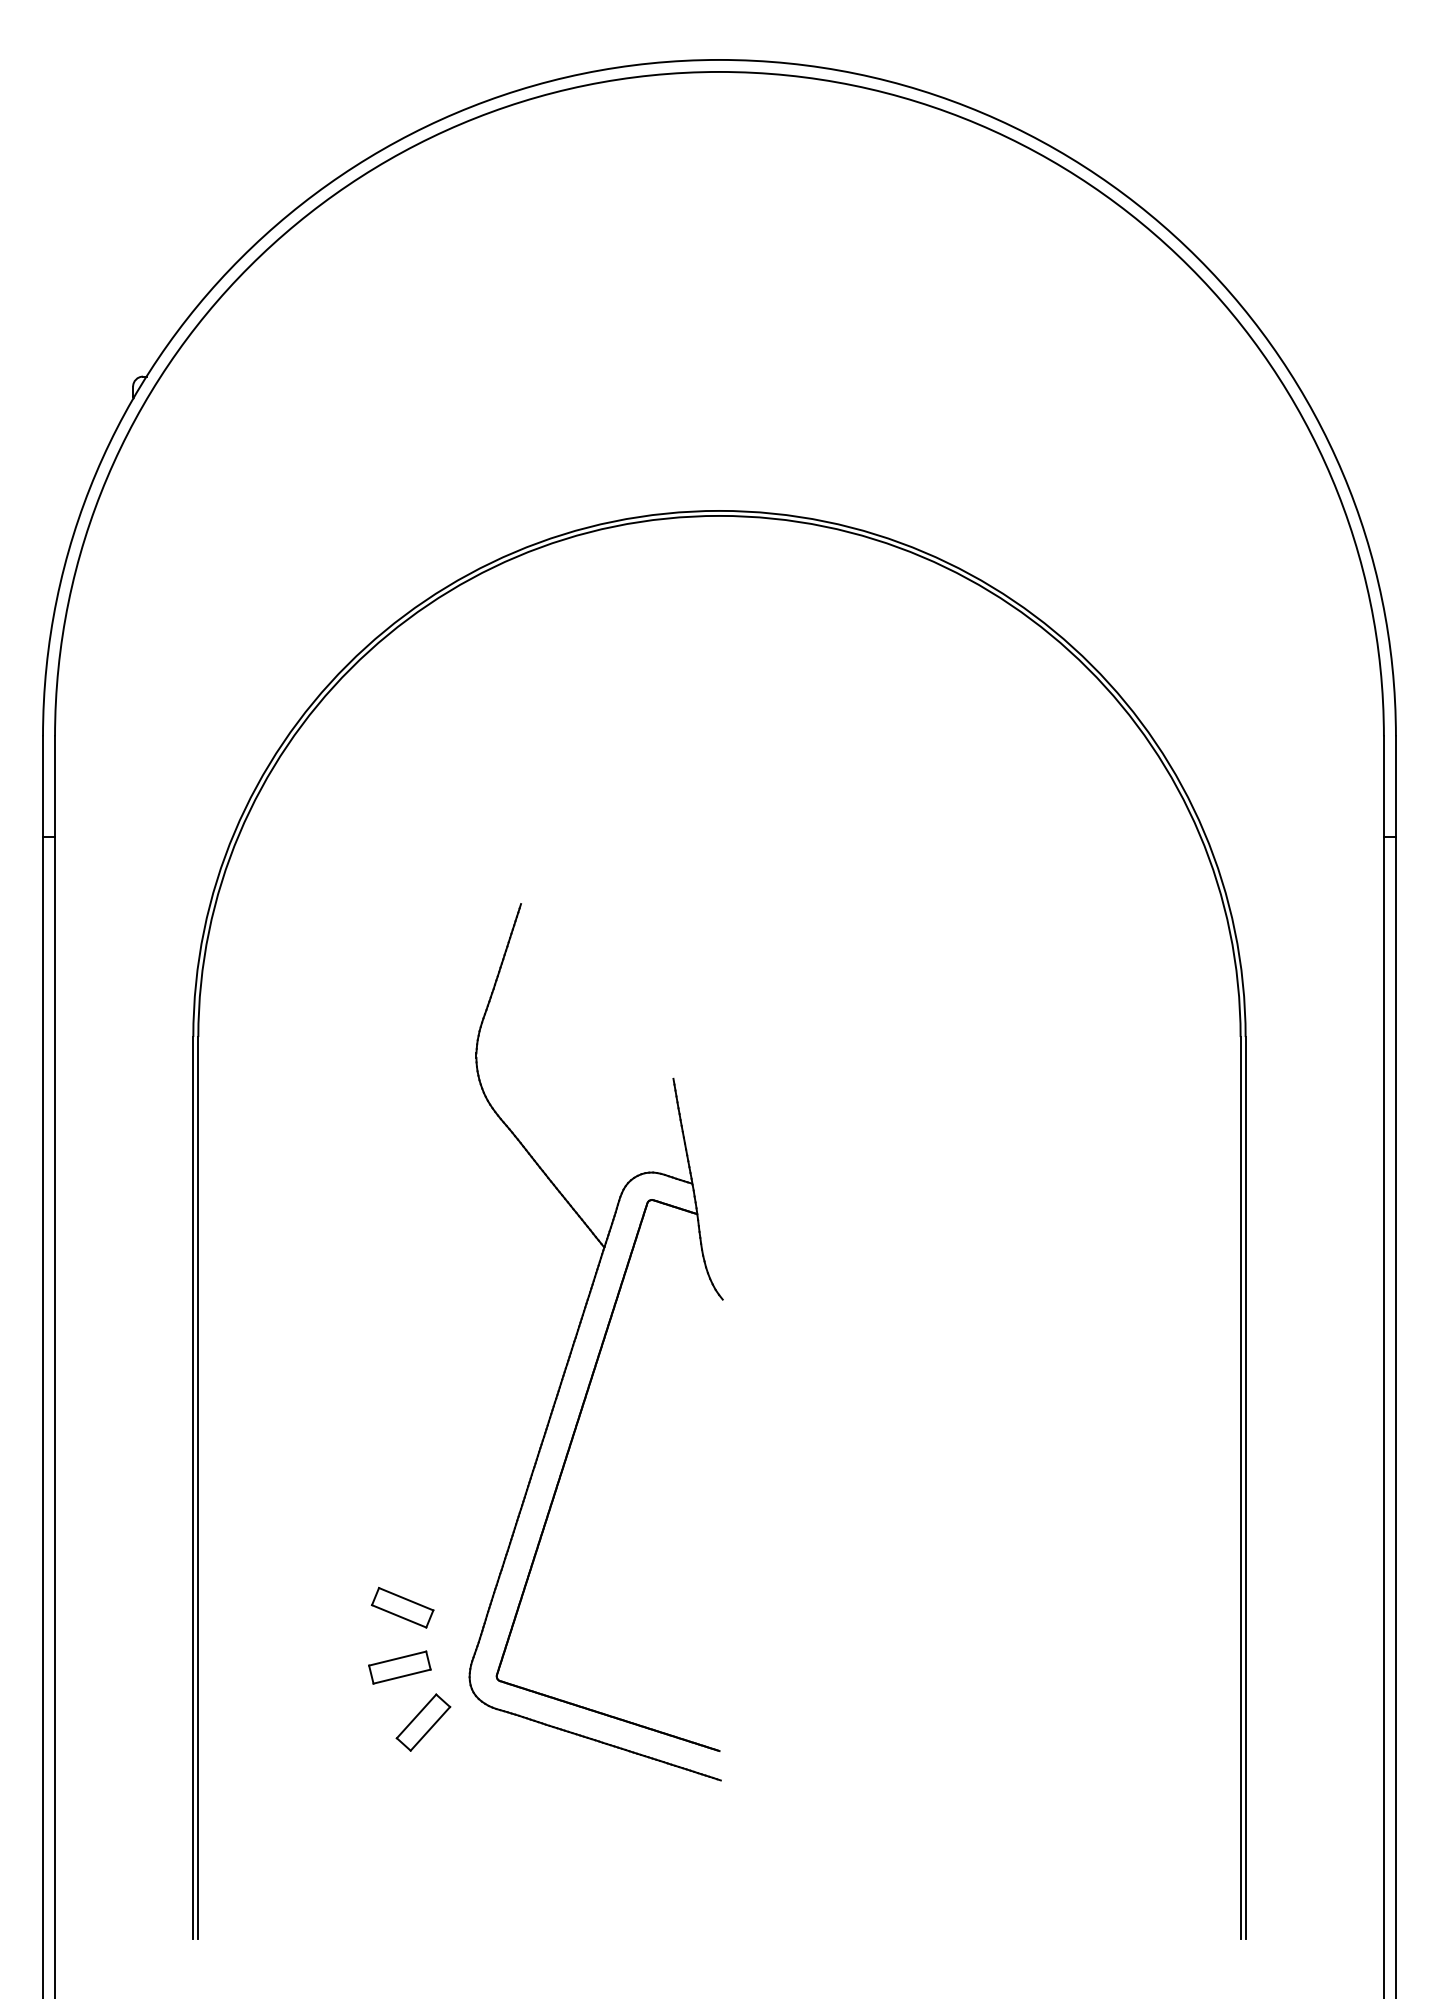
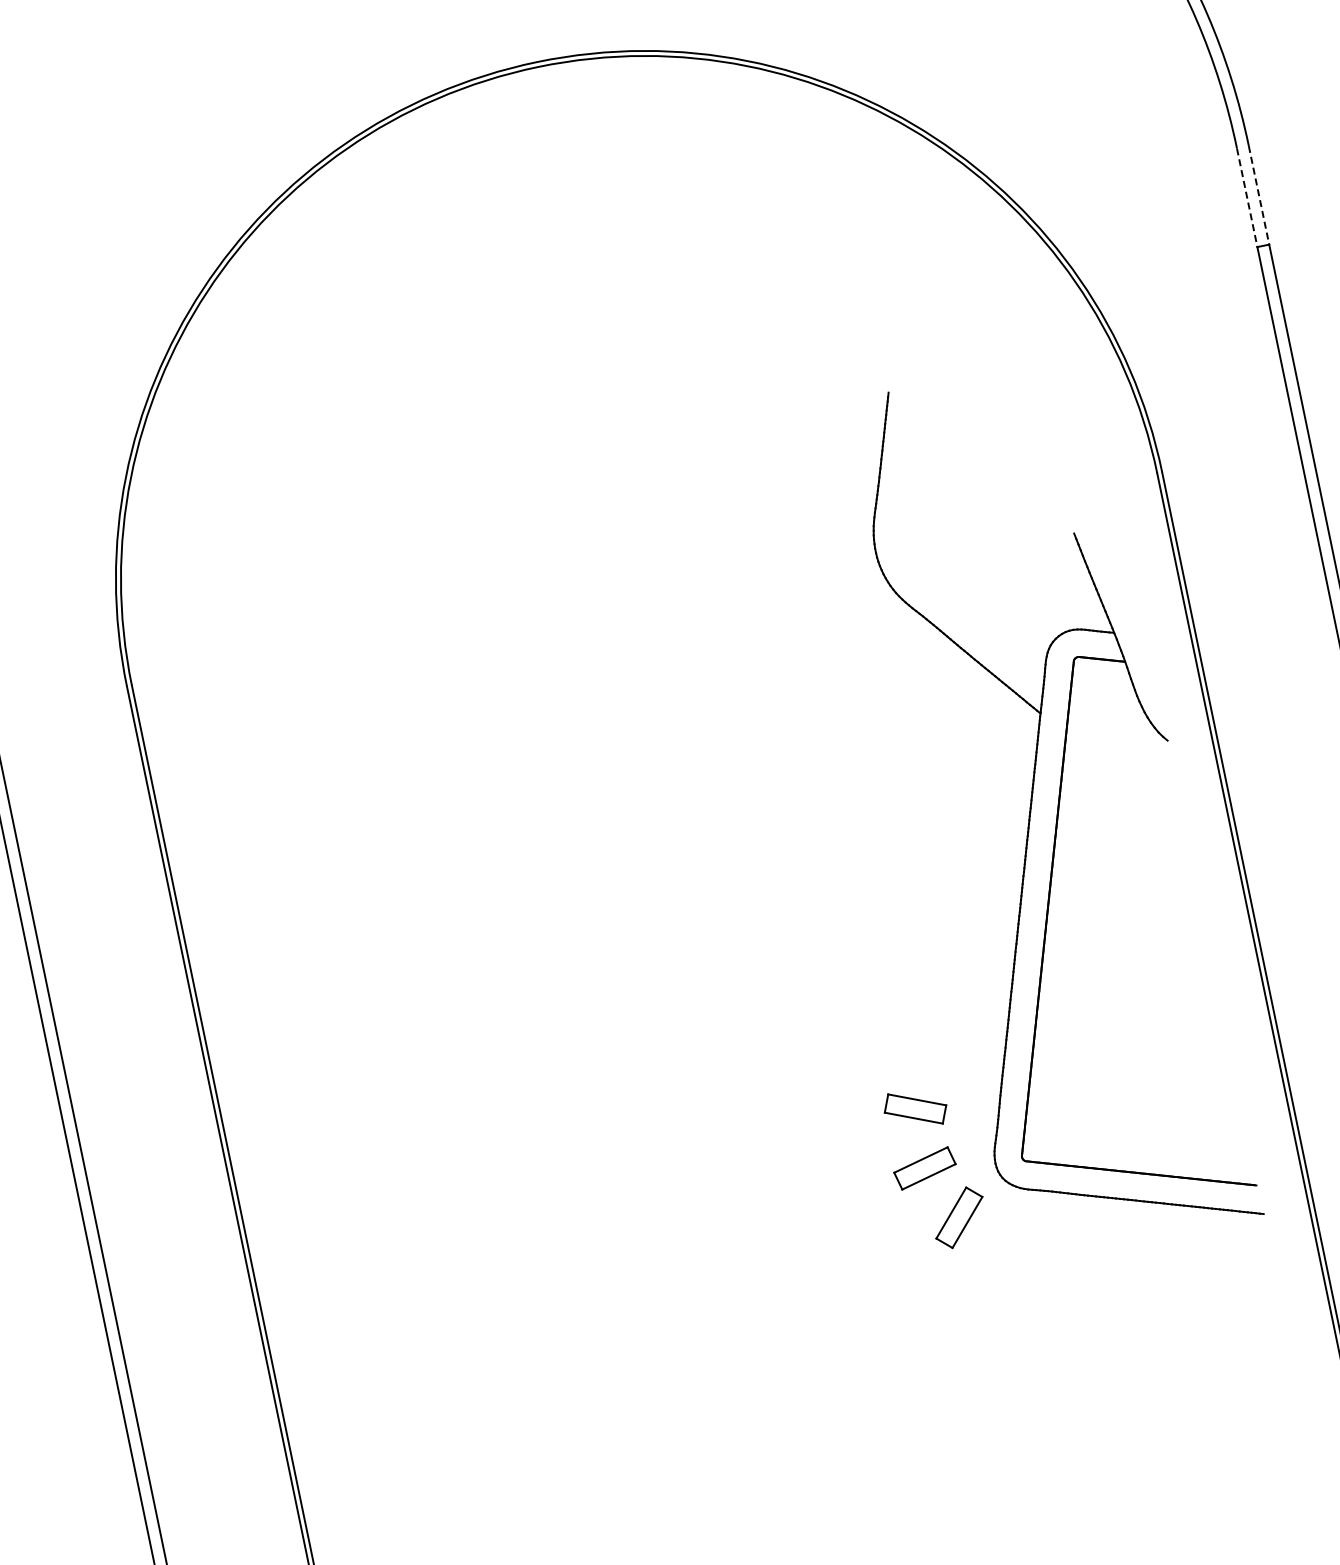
line: (1383, 787) -> (1246, 198), solid -> dashed
line: (1395, 787) -> (1258, 196), solid -> dashed
part: (570, 1349) -> (1027, 820), moved

